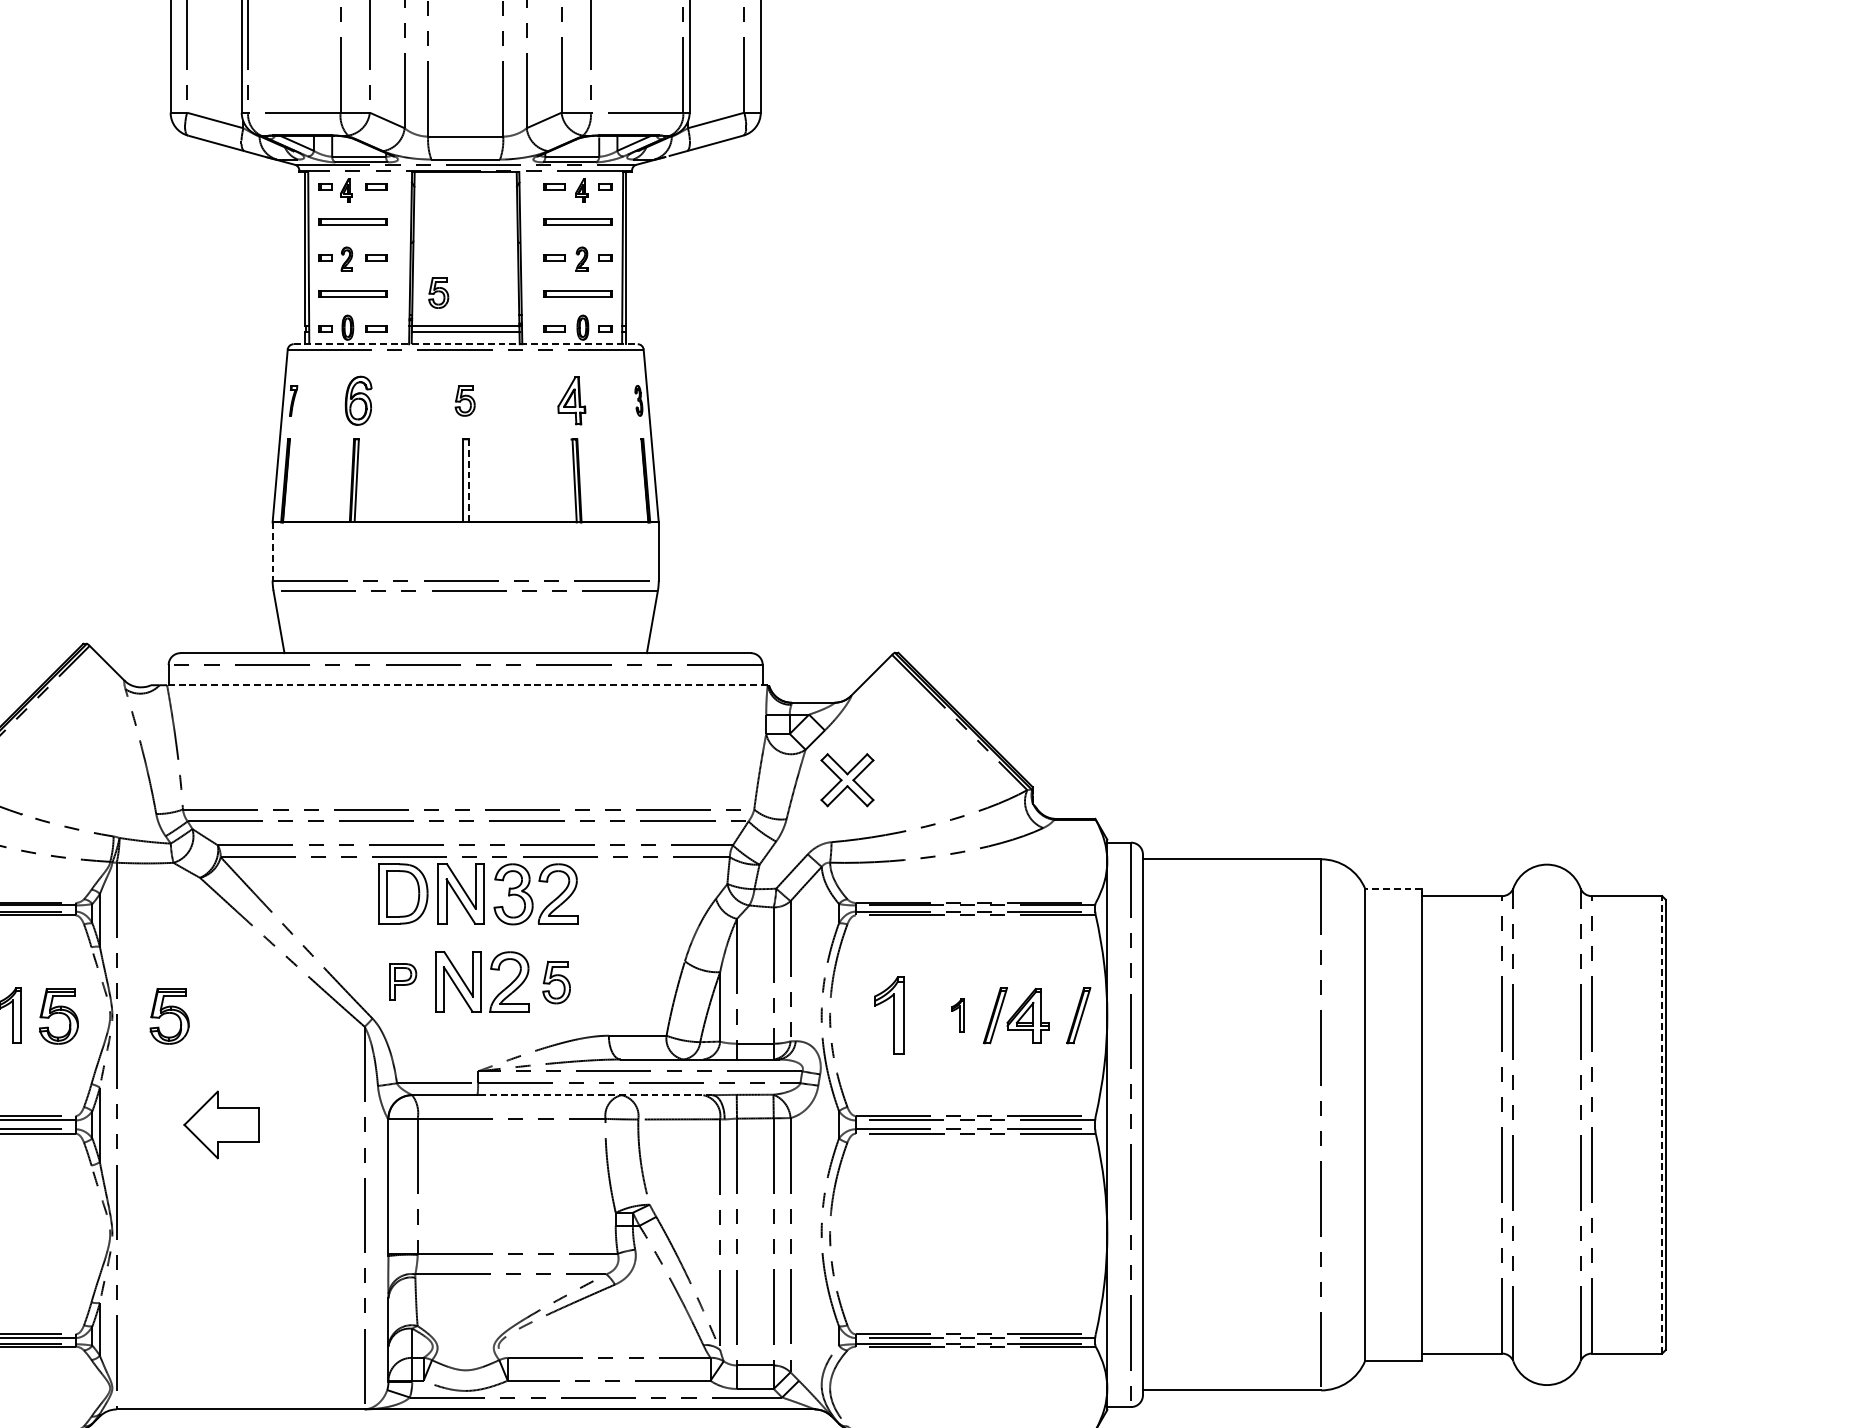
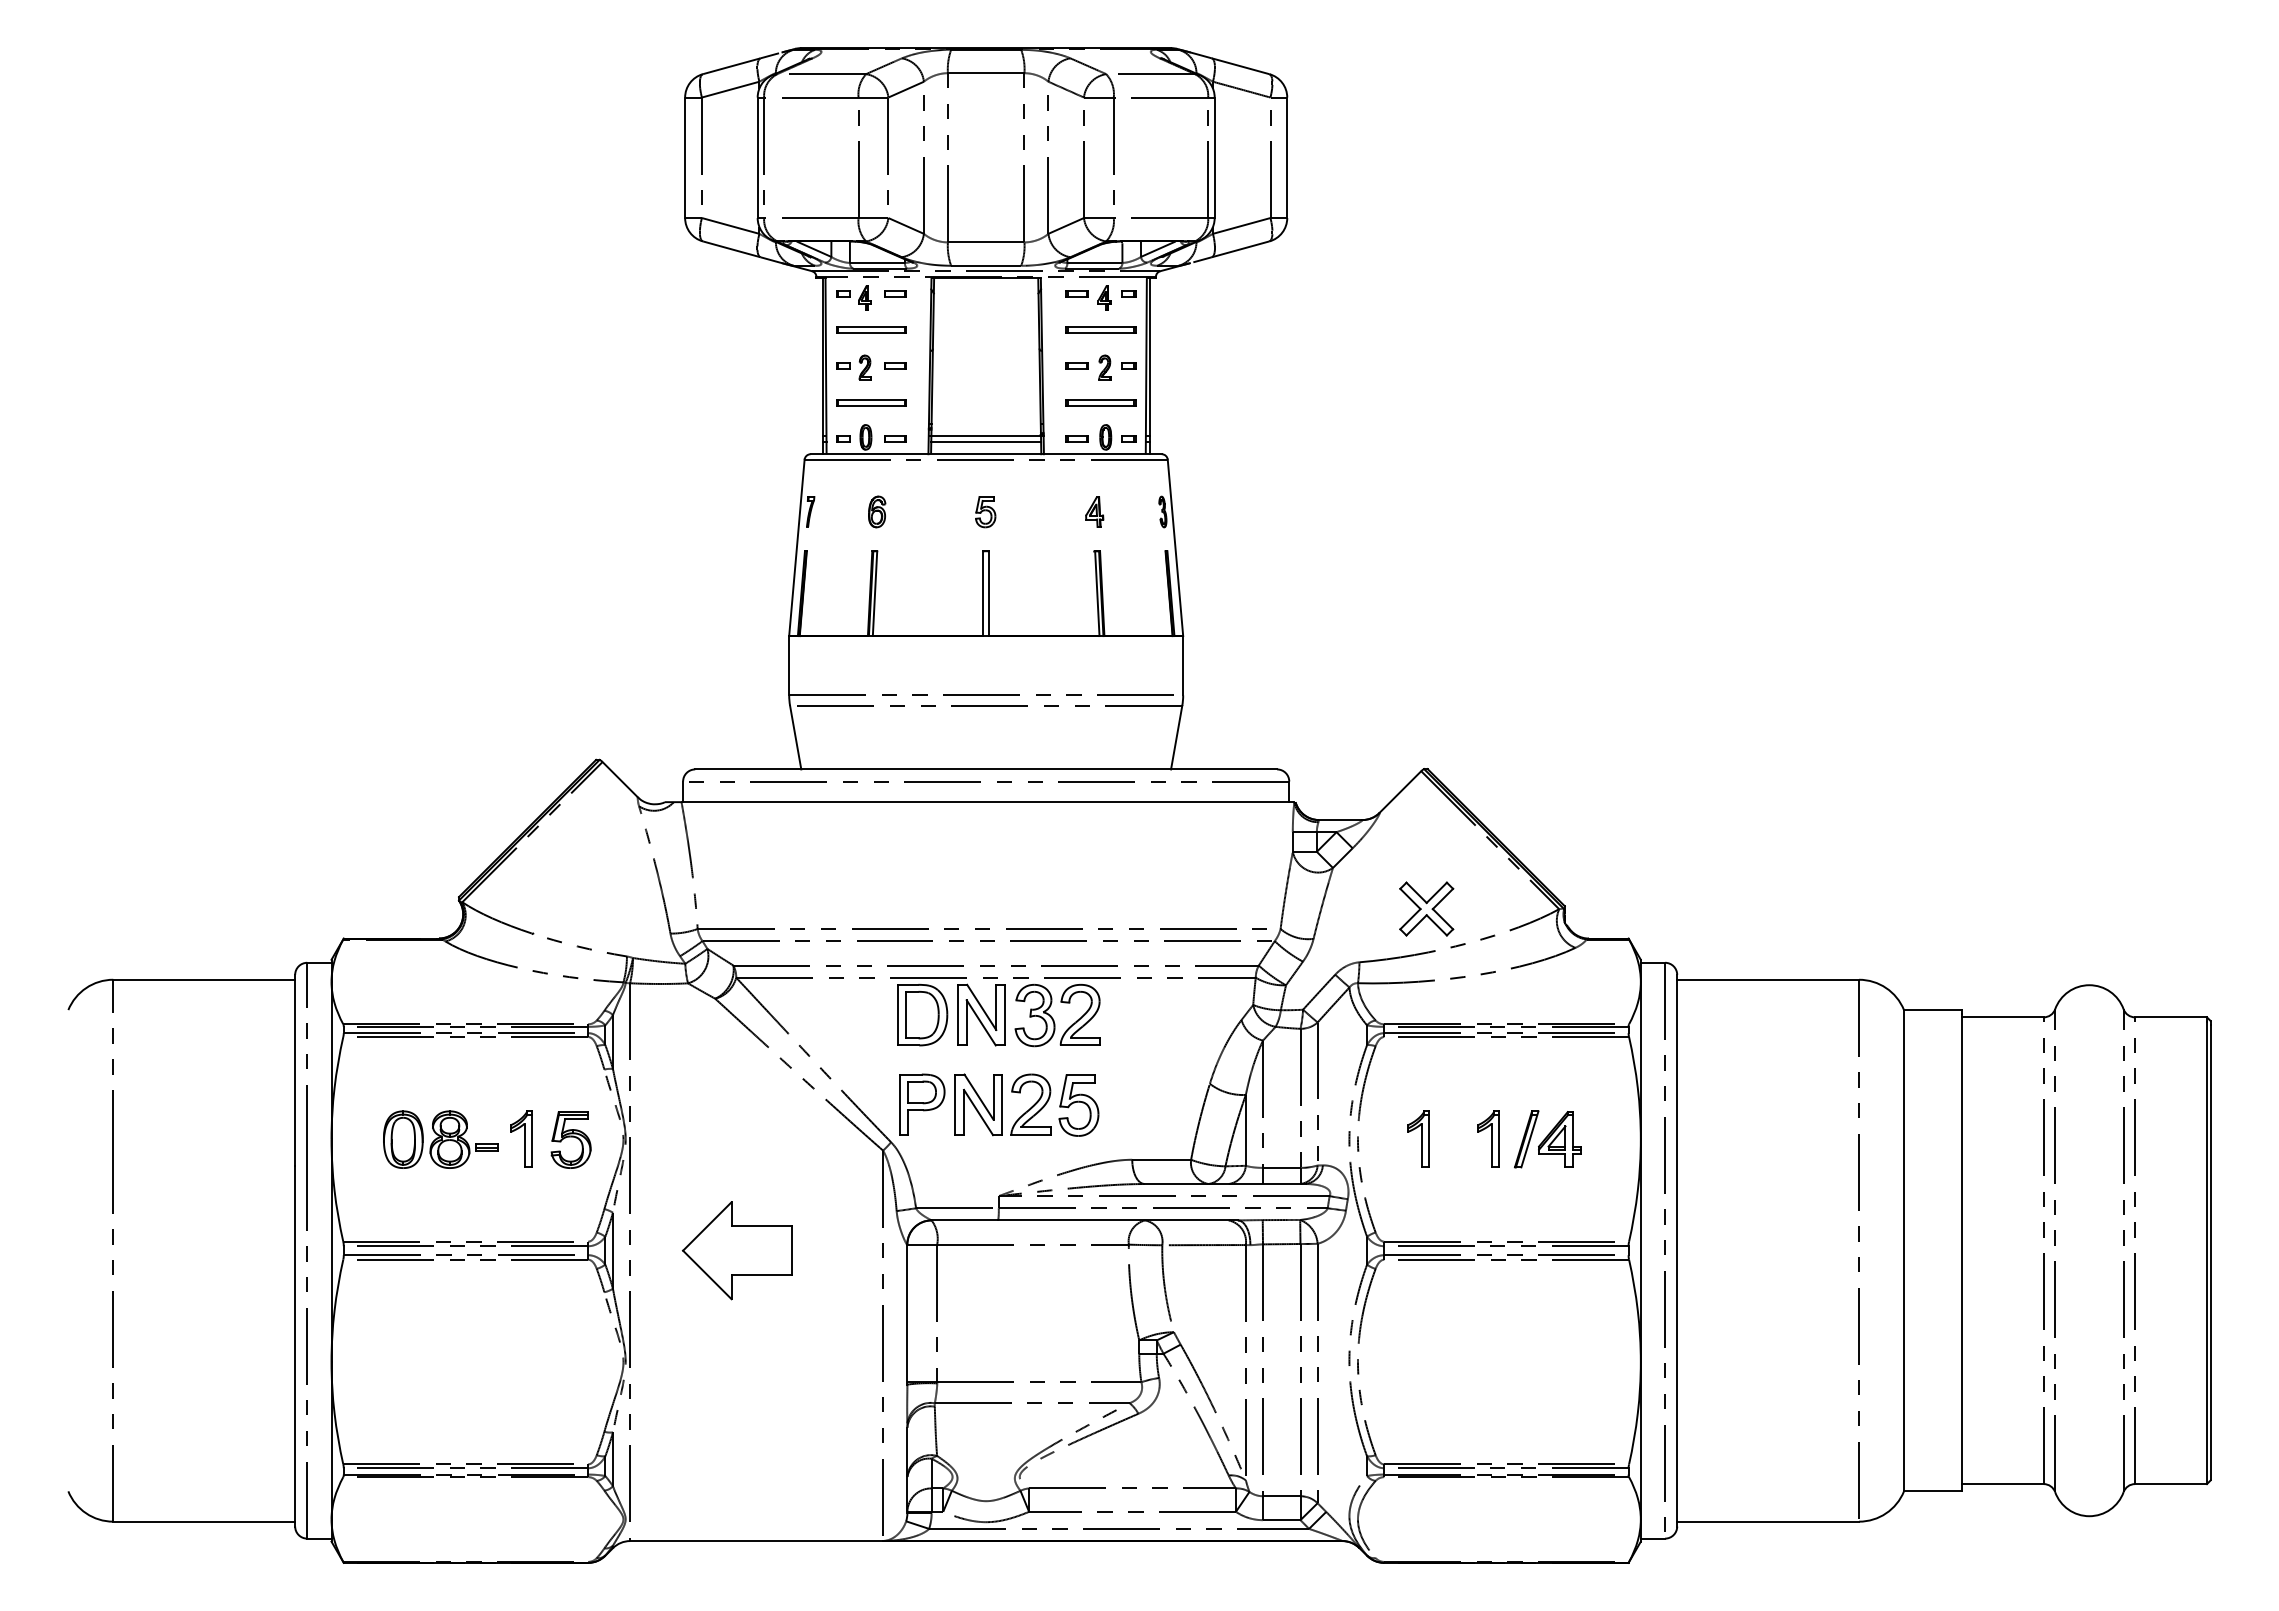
part: (438, 293) -> (958, 402), removed
line: (466, 344) -> (986, 454), dashed -> solid
part: (359, 400) -> (877, 511), size x0.62
part: (571, 400) -> (1094, 511), size x0.62
line: (468, 481) -> (989, 594), dashed -> solid
line: (272, 551) -> (789, 665), dashed -> solid
line: (466, 685) -> (987, 802), dashed -> solid
part: (847, 779) -> (1426, 908), moved
line: (1393, 889) -> (1932, 1010), dashed -> solid
part: (403, 981) -> (922, 1104), size x1.67
part: (556, 982) -> (1078, 1105), size x1.43
part: (889, 1014) -> (1418, 1138), size x0.71
part: (958, 1014) -> (1488, 1138), size x1.67
part: (169, 1015) -> (683, 1139), removed
part: (1078, 1015) -> (1611, 1139), removed
line: (595, 1095) -> (1118, 1220), dashed -> solid
part: (220, 1124) -> (736, 1250), size x1.43
line: (1661, 1126) -> (2206, 1252), dashed -> solid

